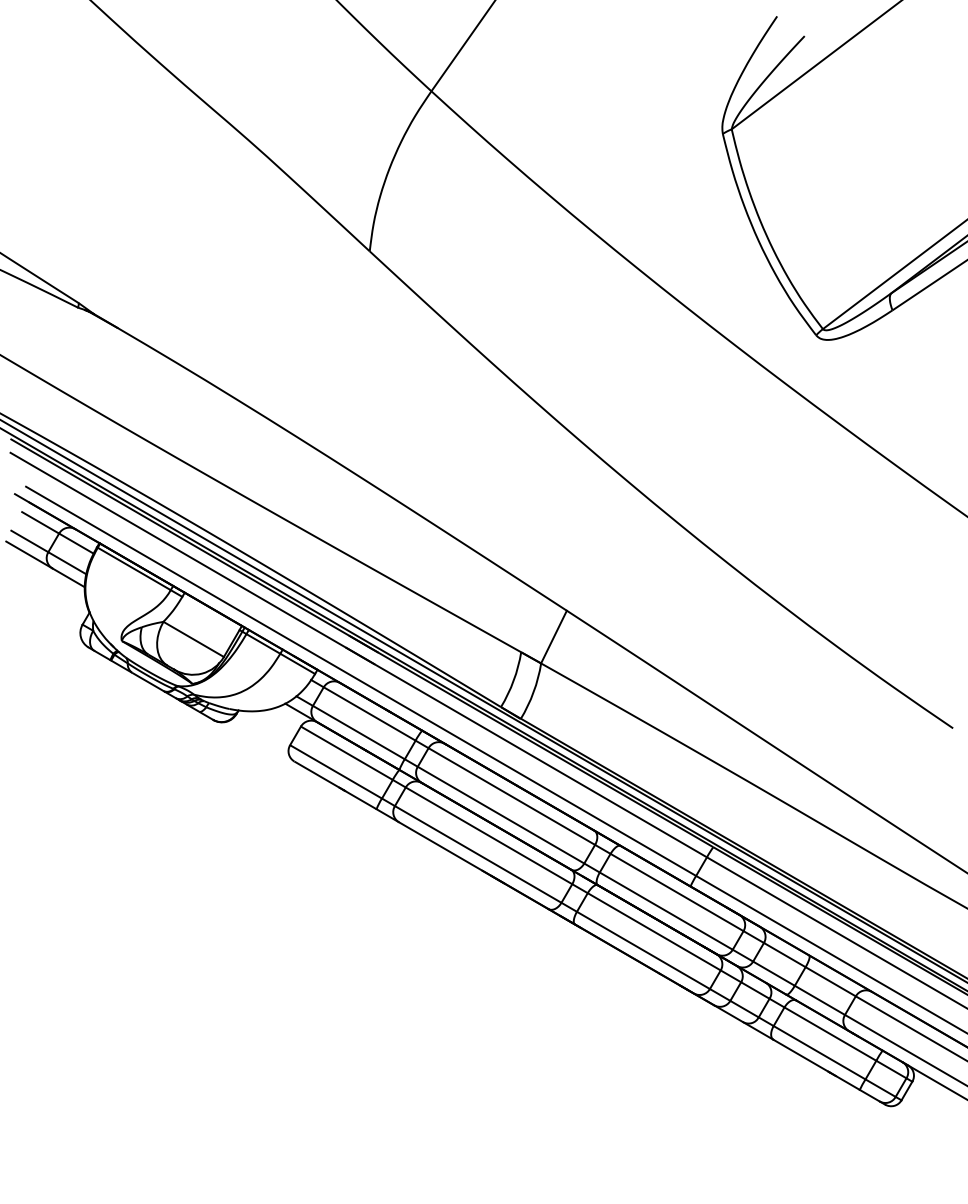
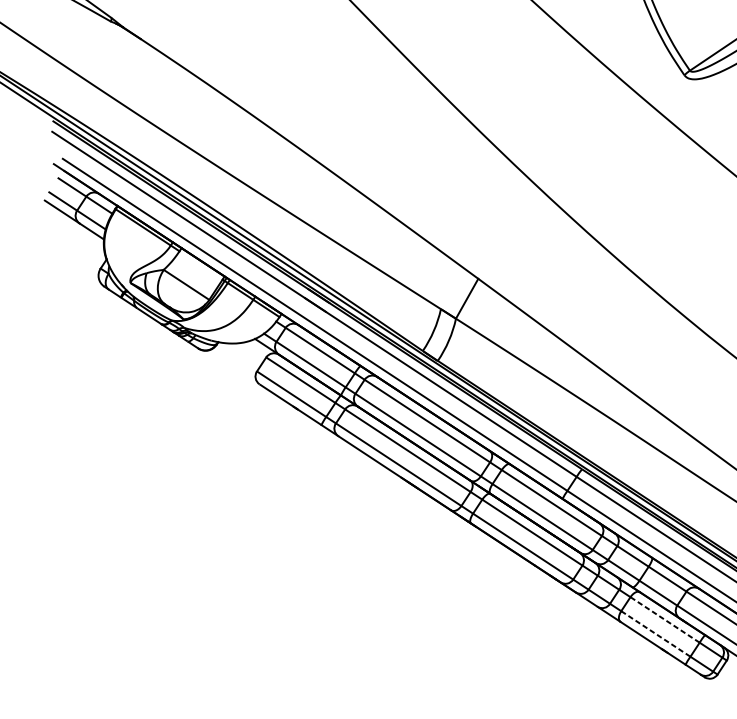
line: (829, 1033) -> (664, 619), solid -> dashed
line: (820, 1052) -> (656, 633), solid -> dashed

